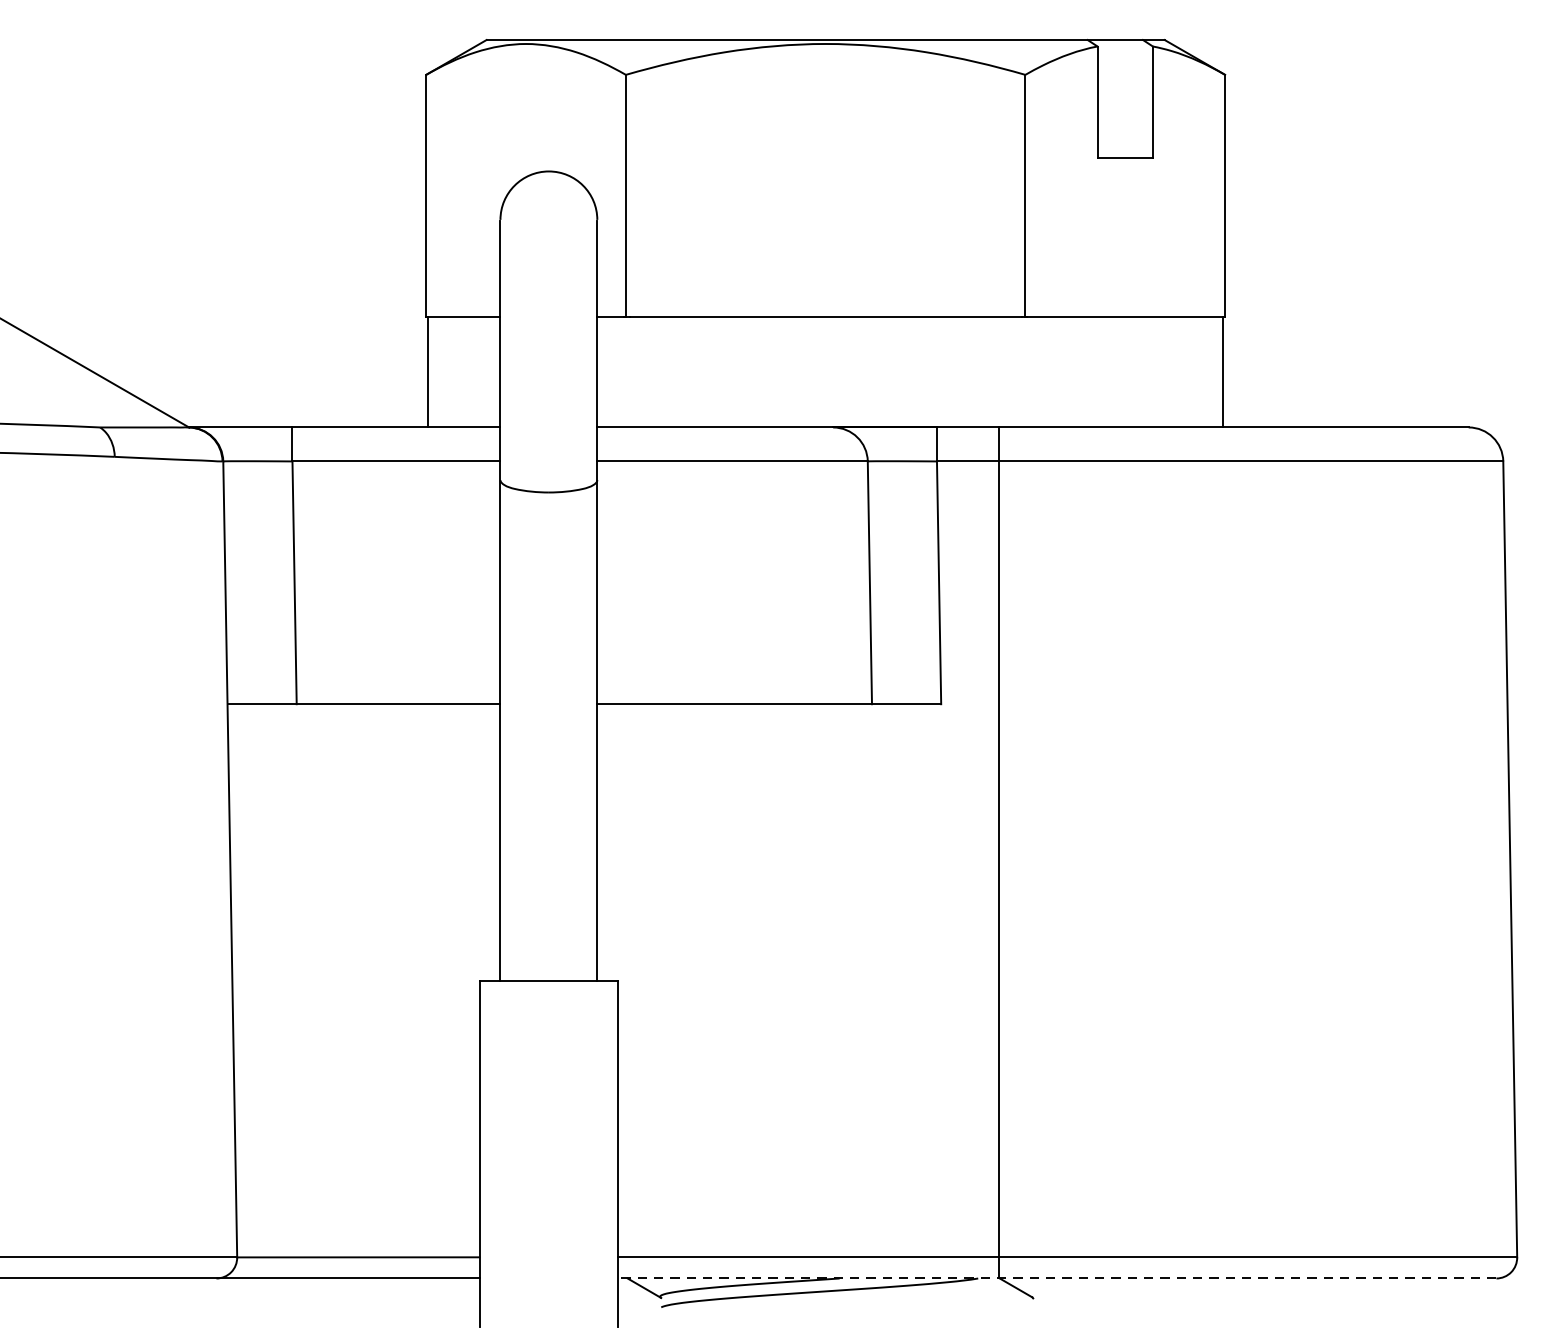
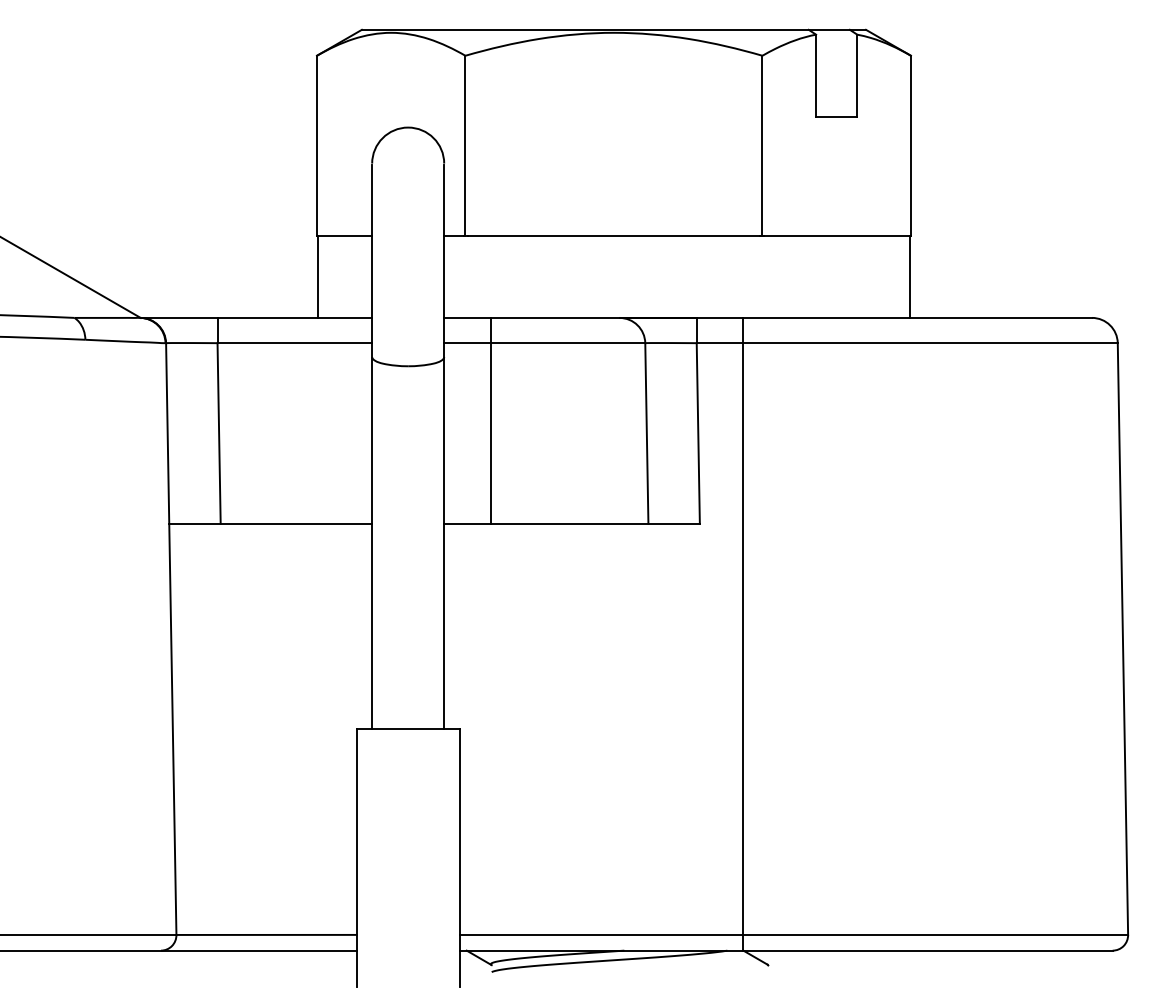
line: (659, 565) -> (490, 420), added
line: (1057, 1278) -> (786, 950), dashed -> solid

